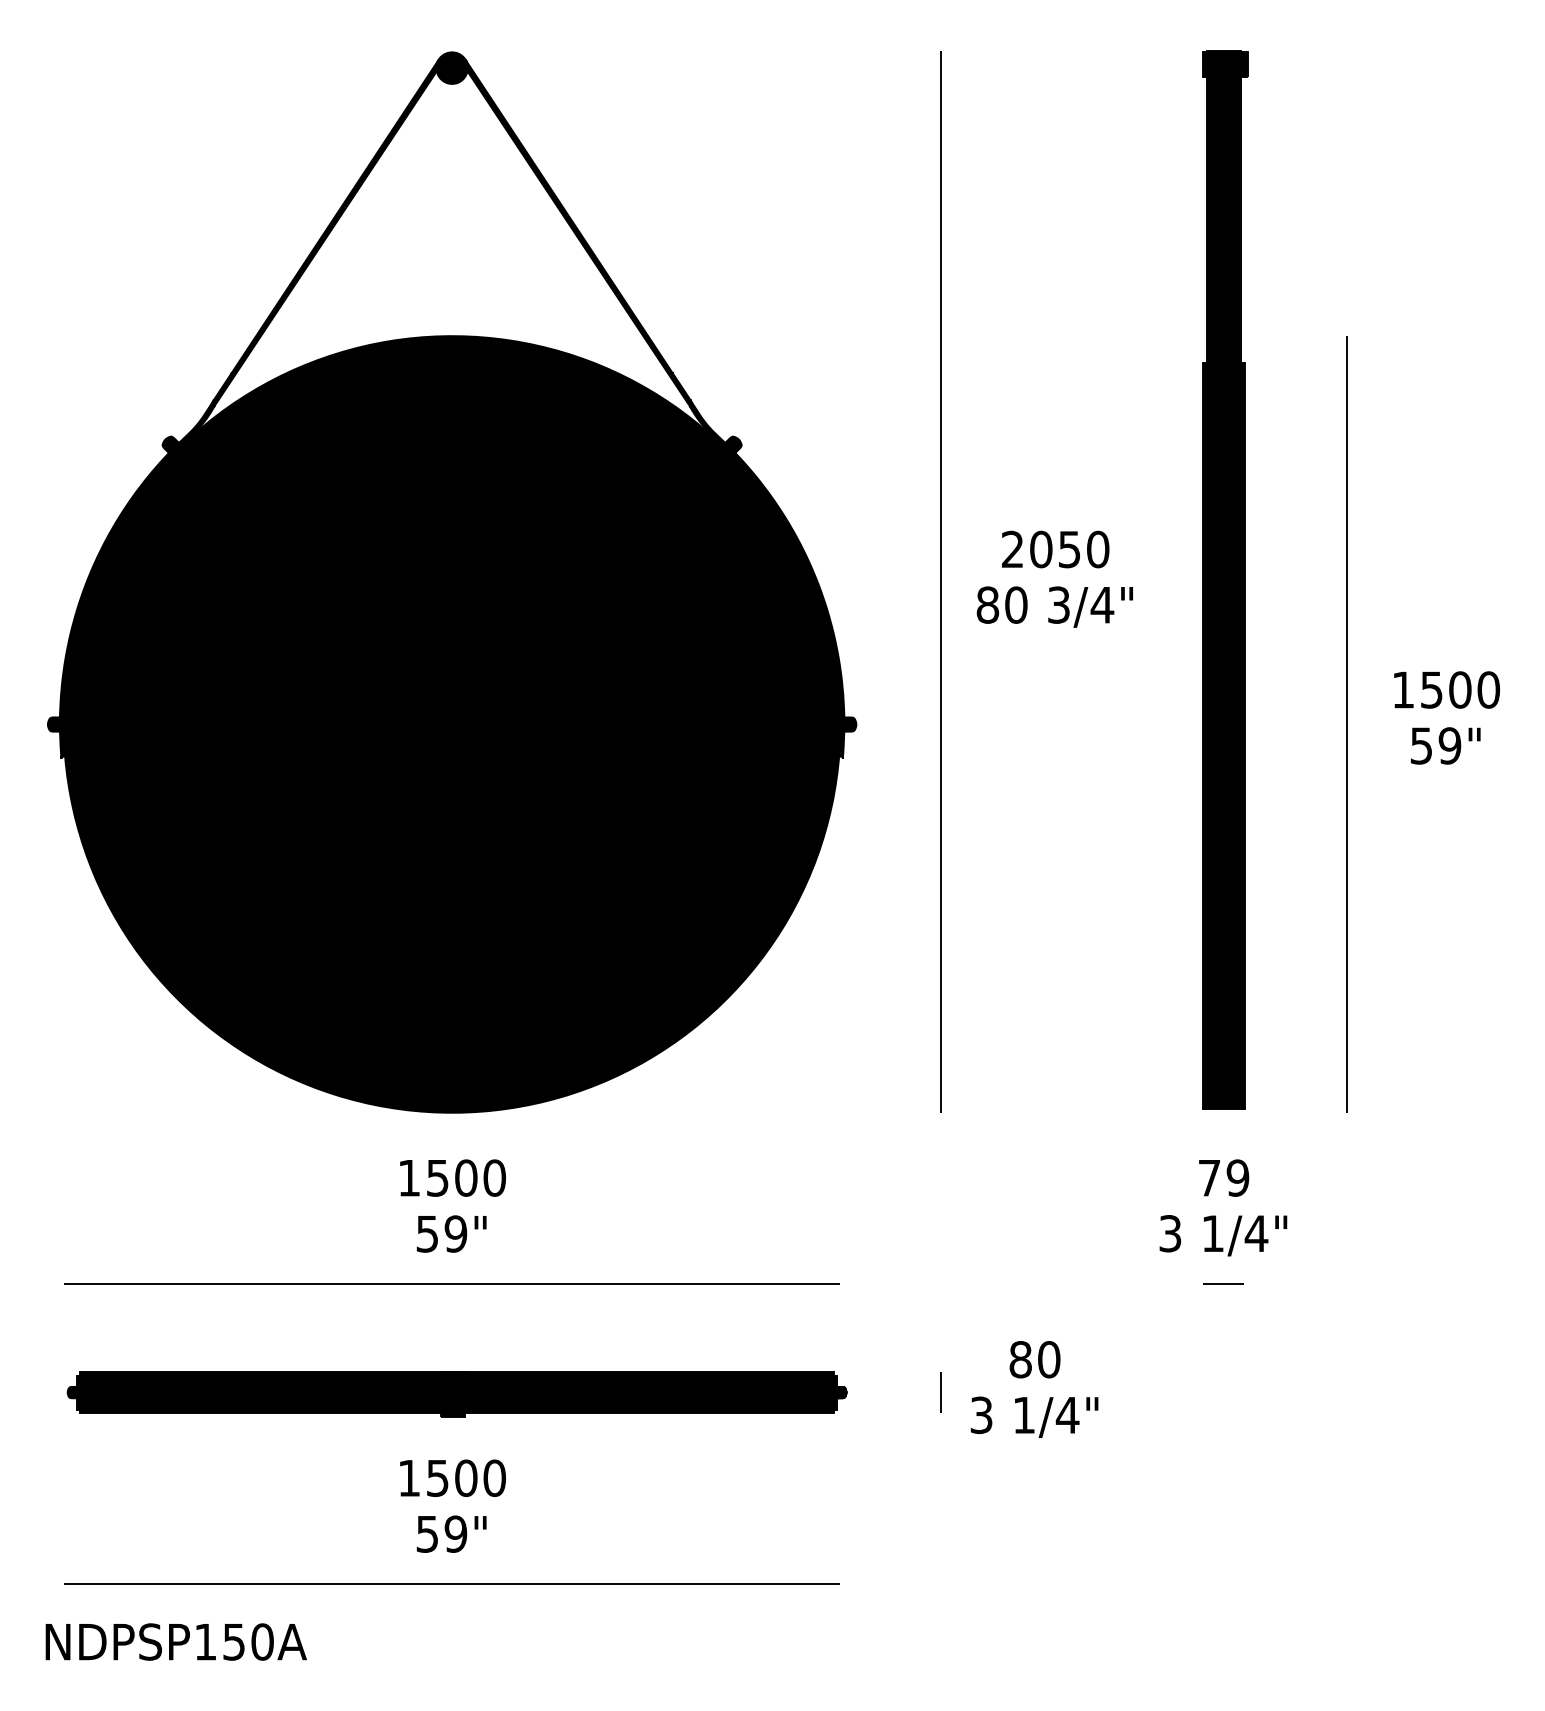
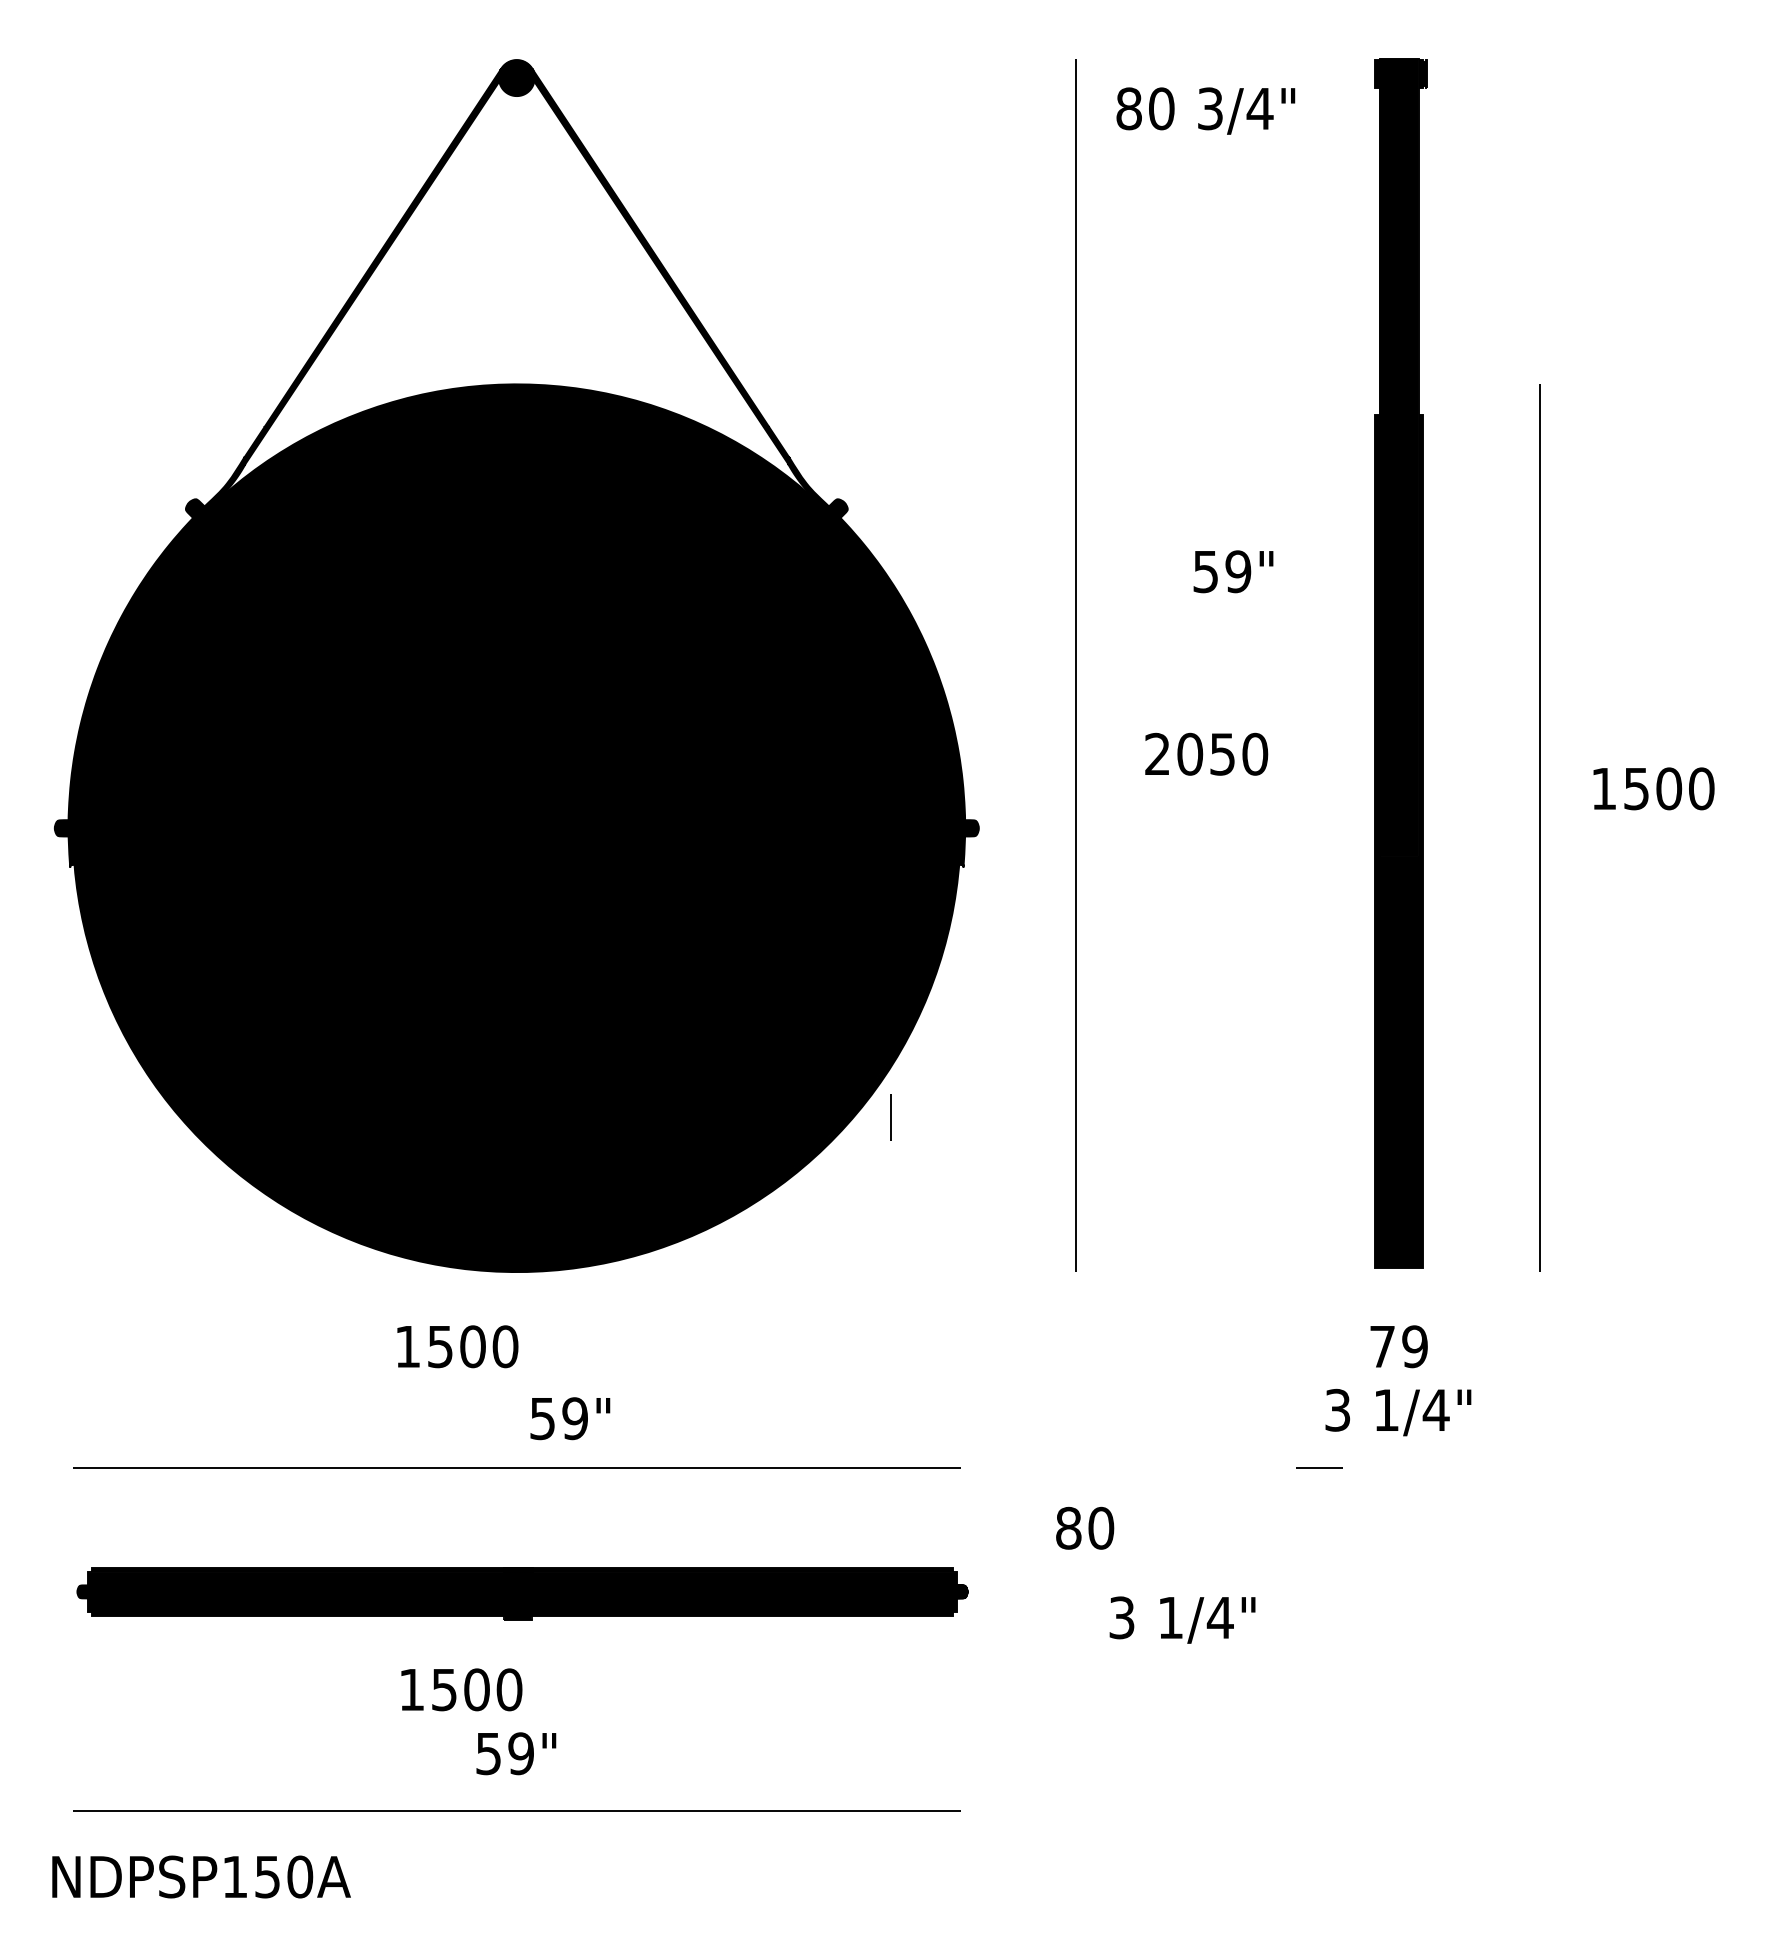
text: (1055, 548) -> (1206, 753), moved
text: (1054, 606) -> (1205, 110), moved
text: (1445, 745) -> (1233, 571), moved
text: (452, 1177) -> (457, 1346), moved
text: (451, 1233) -> (570, 1418), moved
line: (1223, 1283) -> (1319, 1467), moved
text: (1035, 1359) -> (1085, 1527), moved
line: (940, 1392) -> (890, 1117), moved
text: (452, 1477) -> (461, 1689), moved

